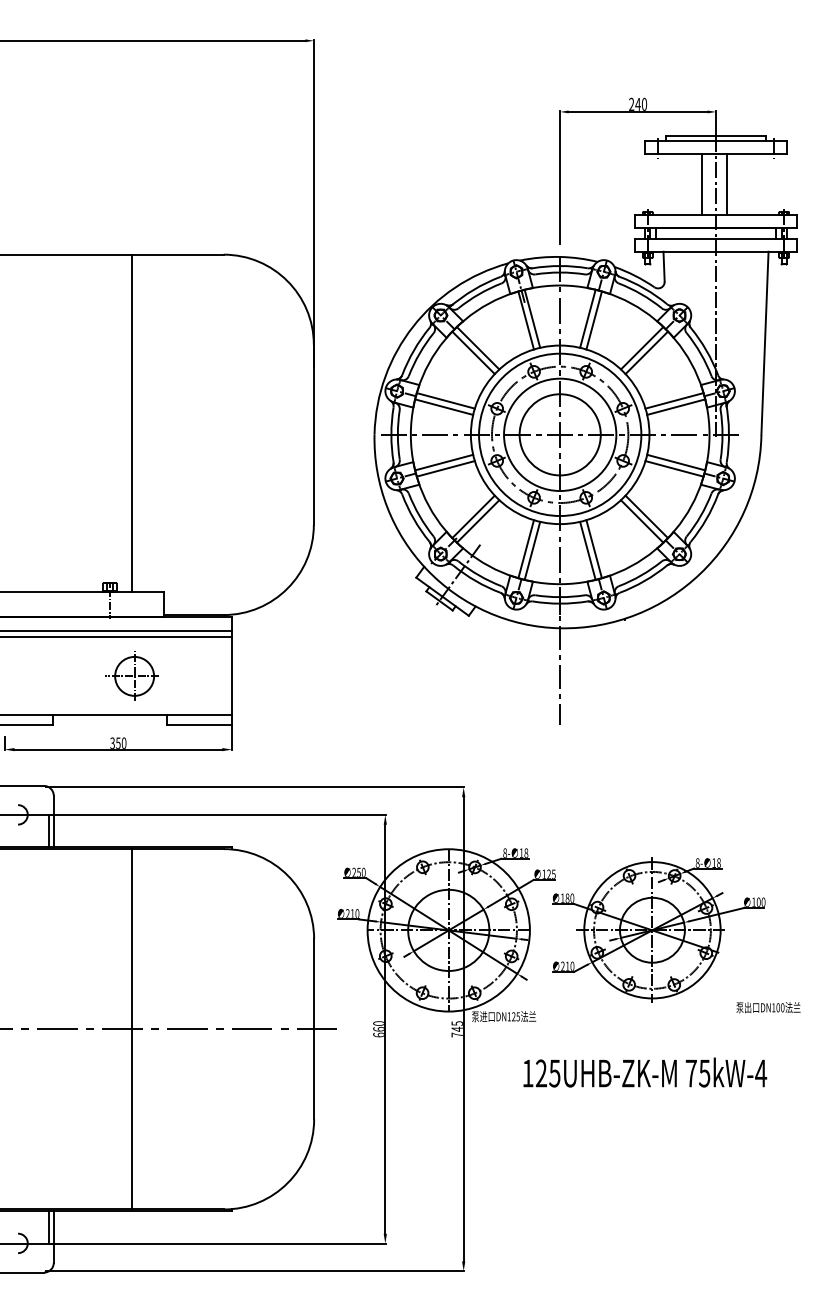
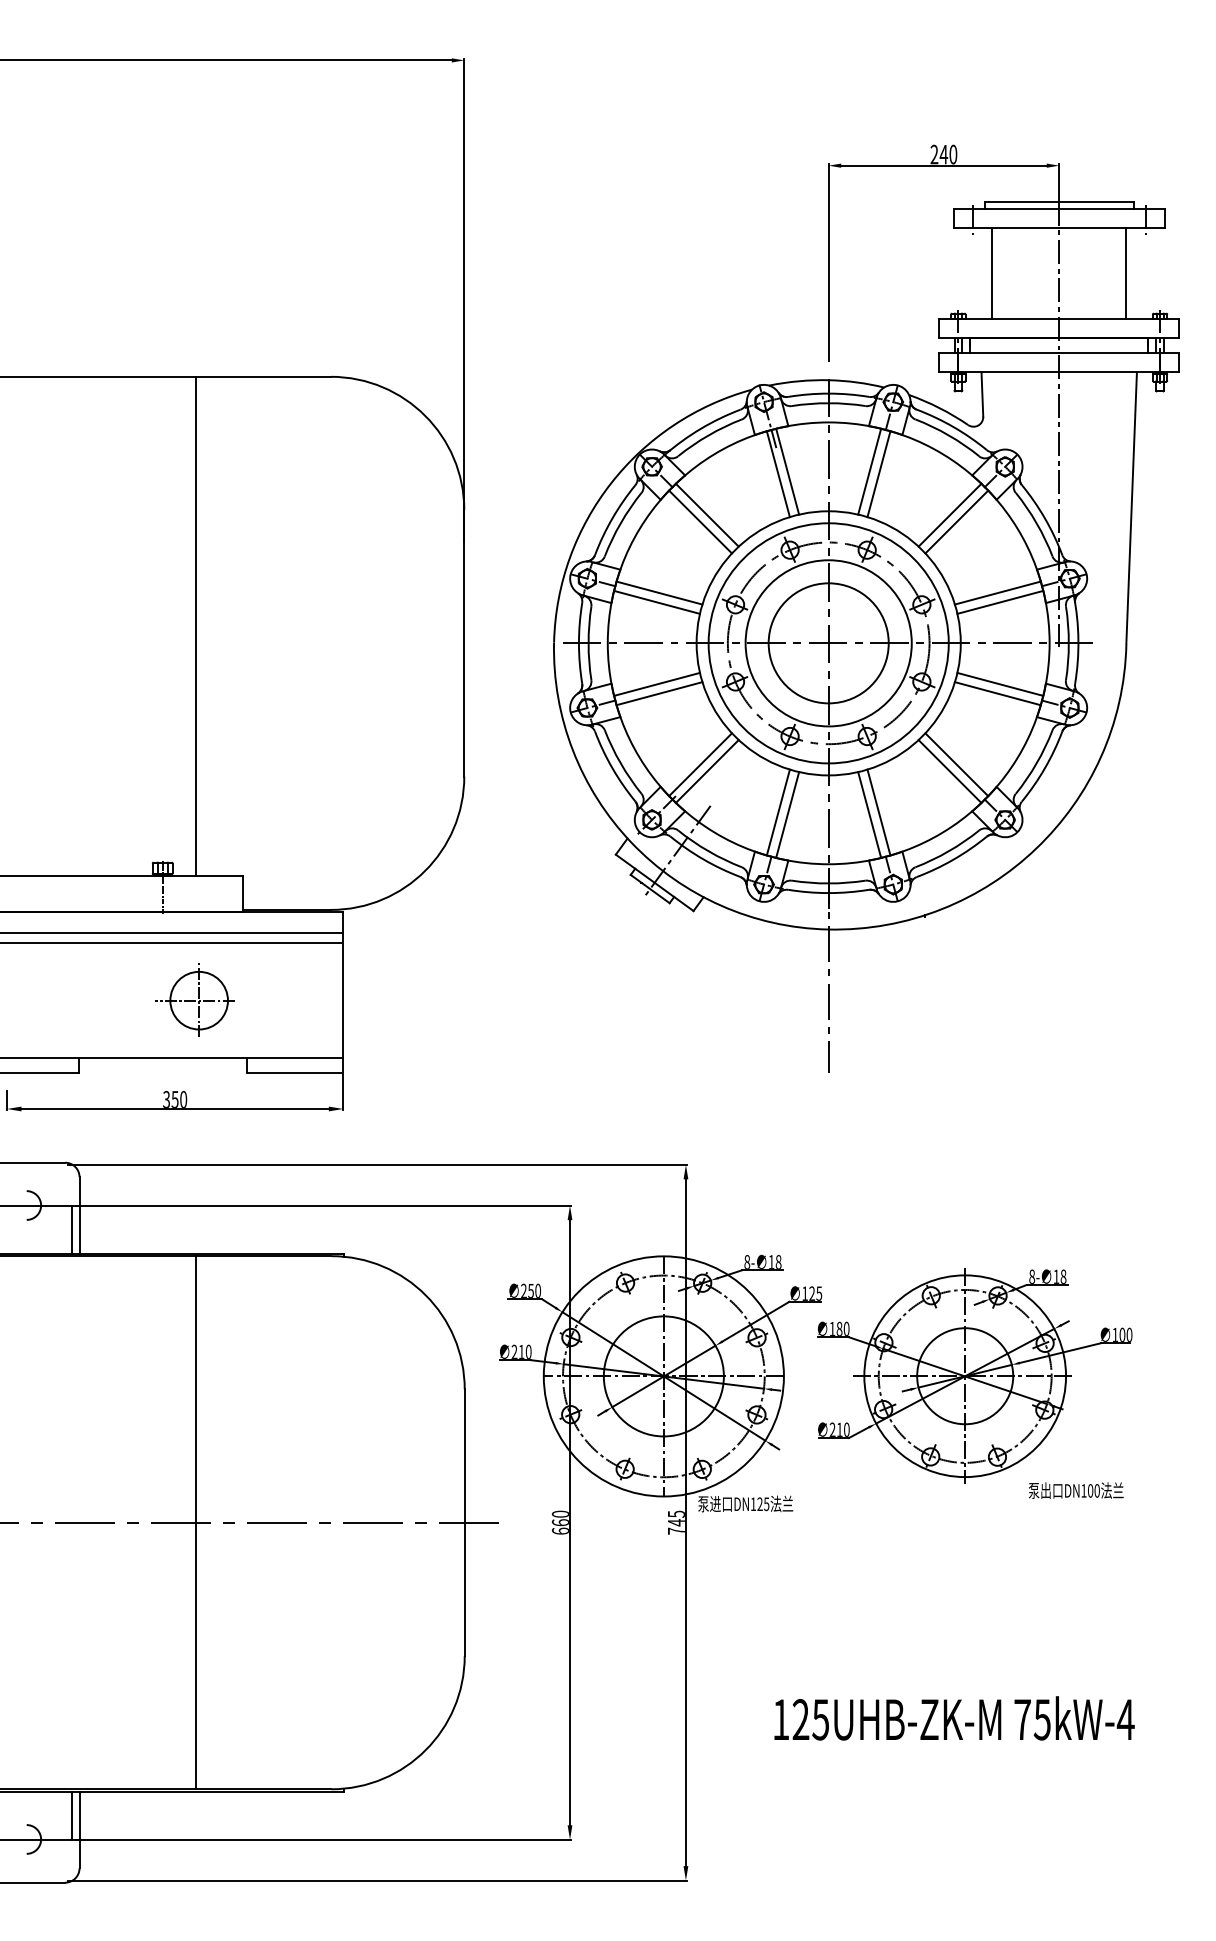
line: (701, 184) -> (991, 273), moved
line: (727, 184) -> (1126, 273), moved
text: (768, 1007) -> (1076, 1490), moved
text: (645, 1072) -> (954, 1718), moved

